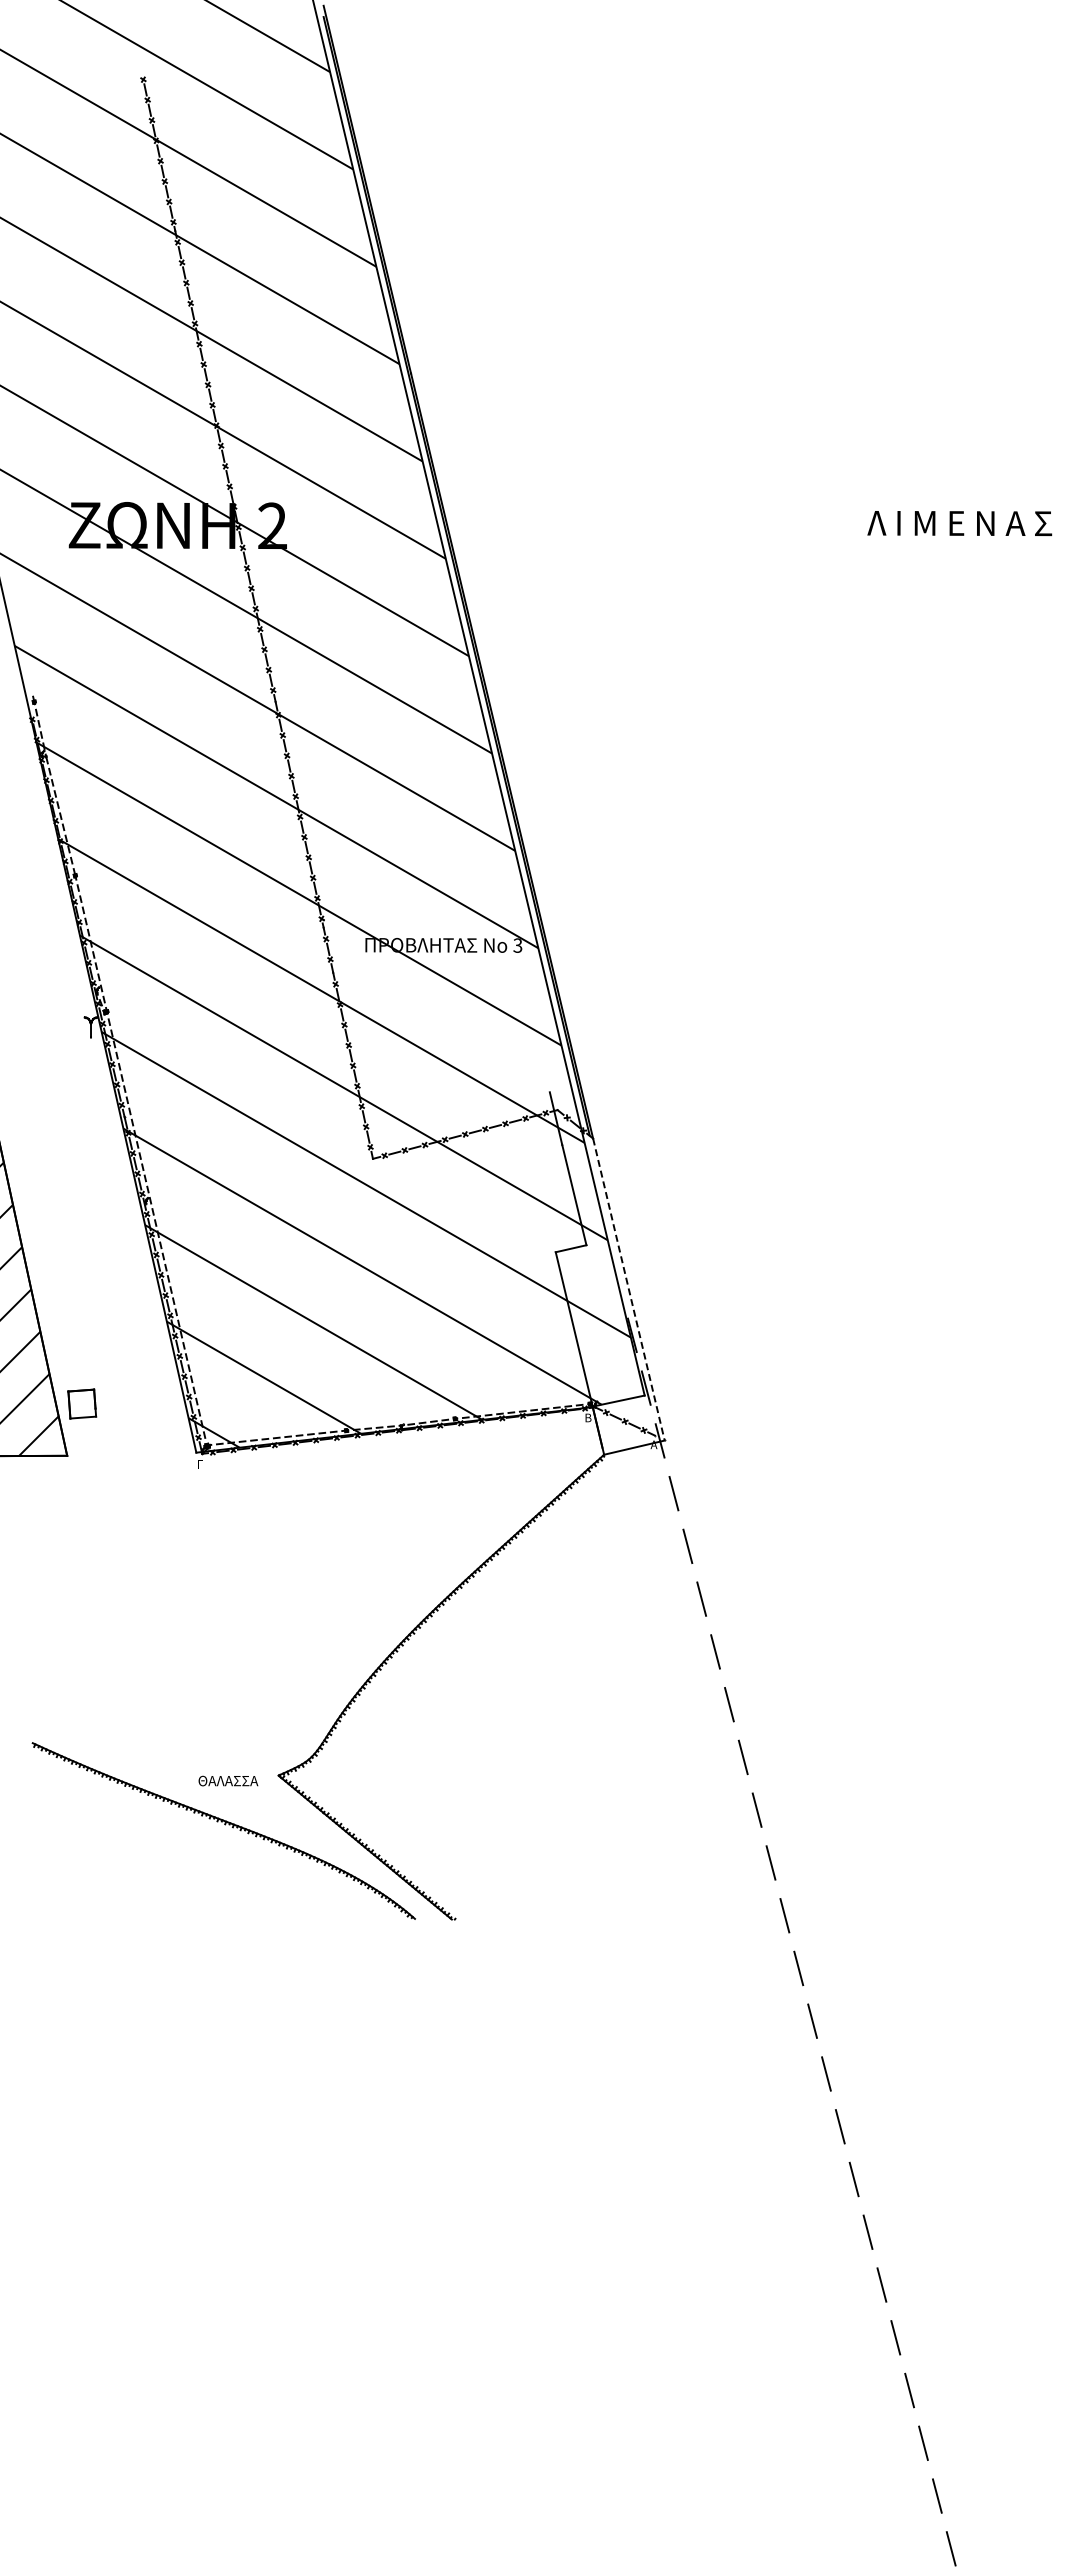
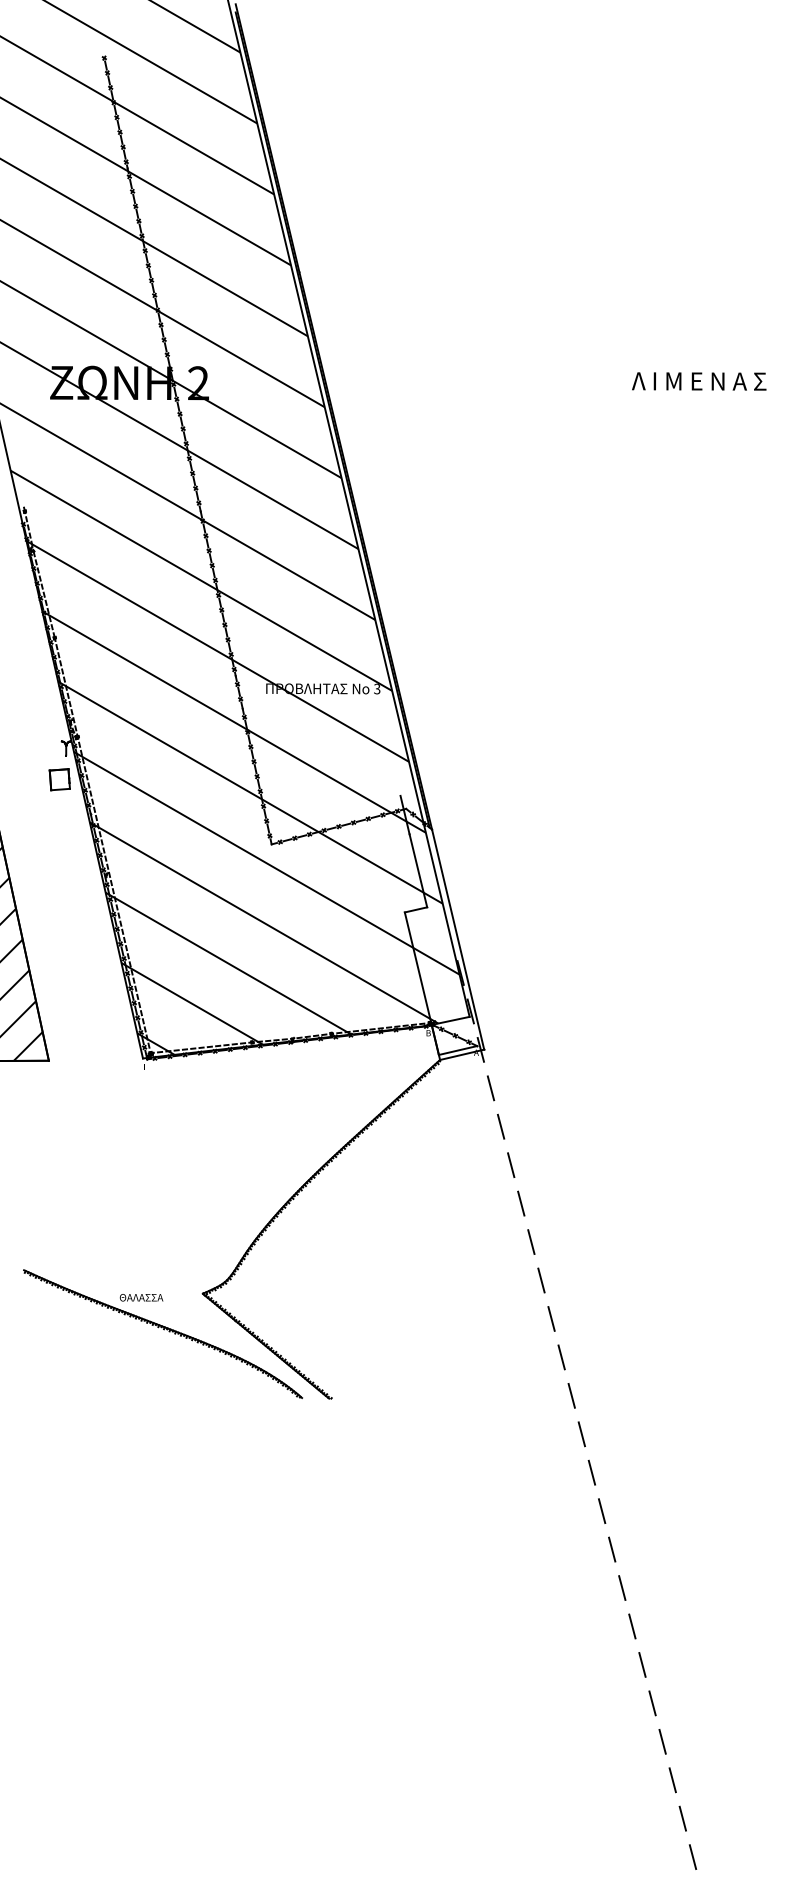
line: (629, 1290) -> (458, 940), dashed -> solid
part: (82, 1403) -> (60, 779), moved
line: (628, 1441) -> (457, 1050), added
text: (228, 1780) -> (141, 1297), moved

